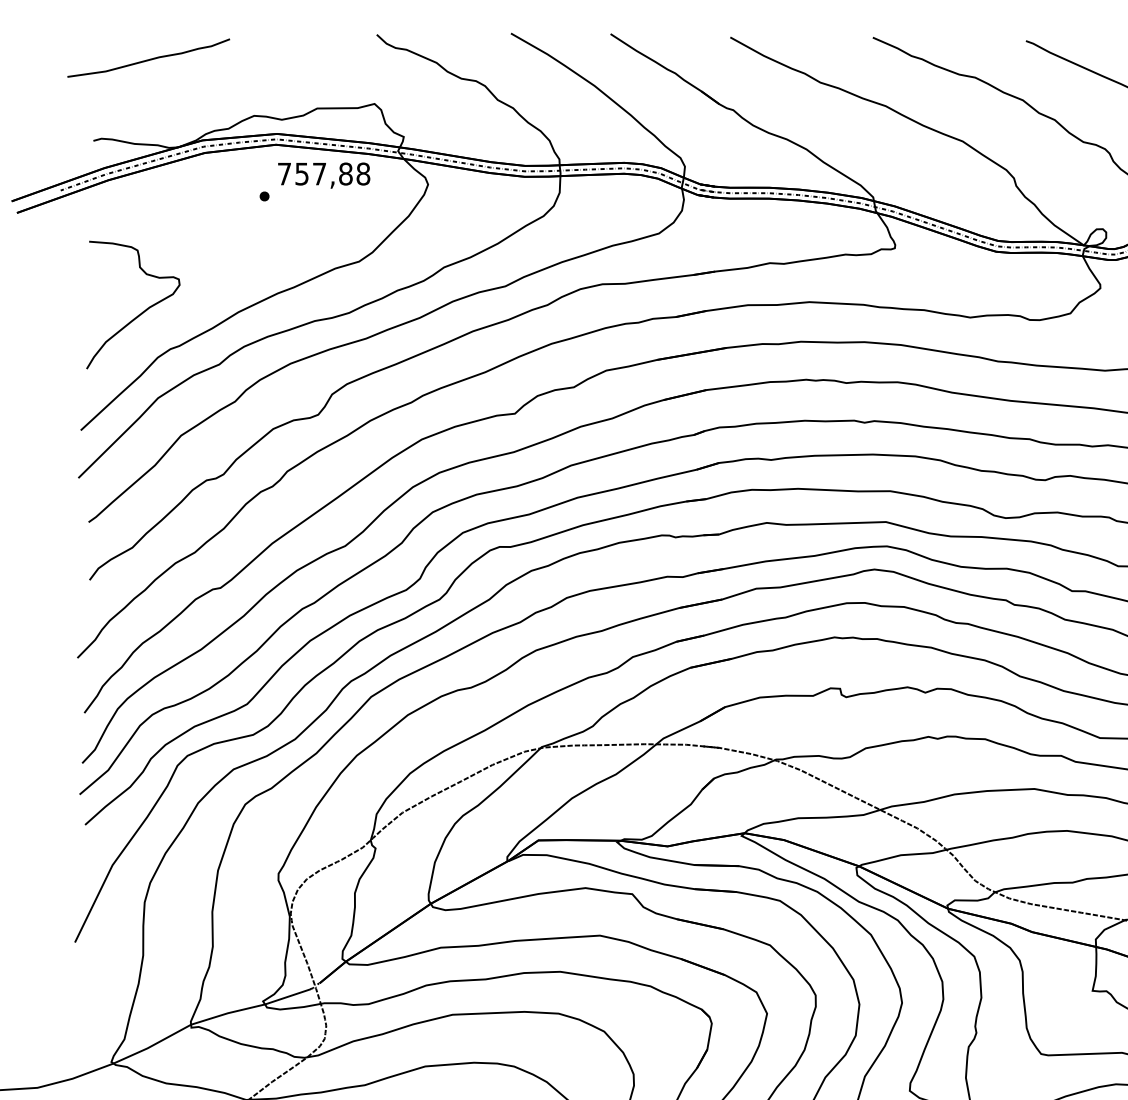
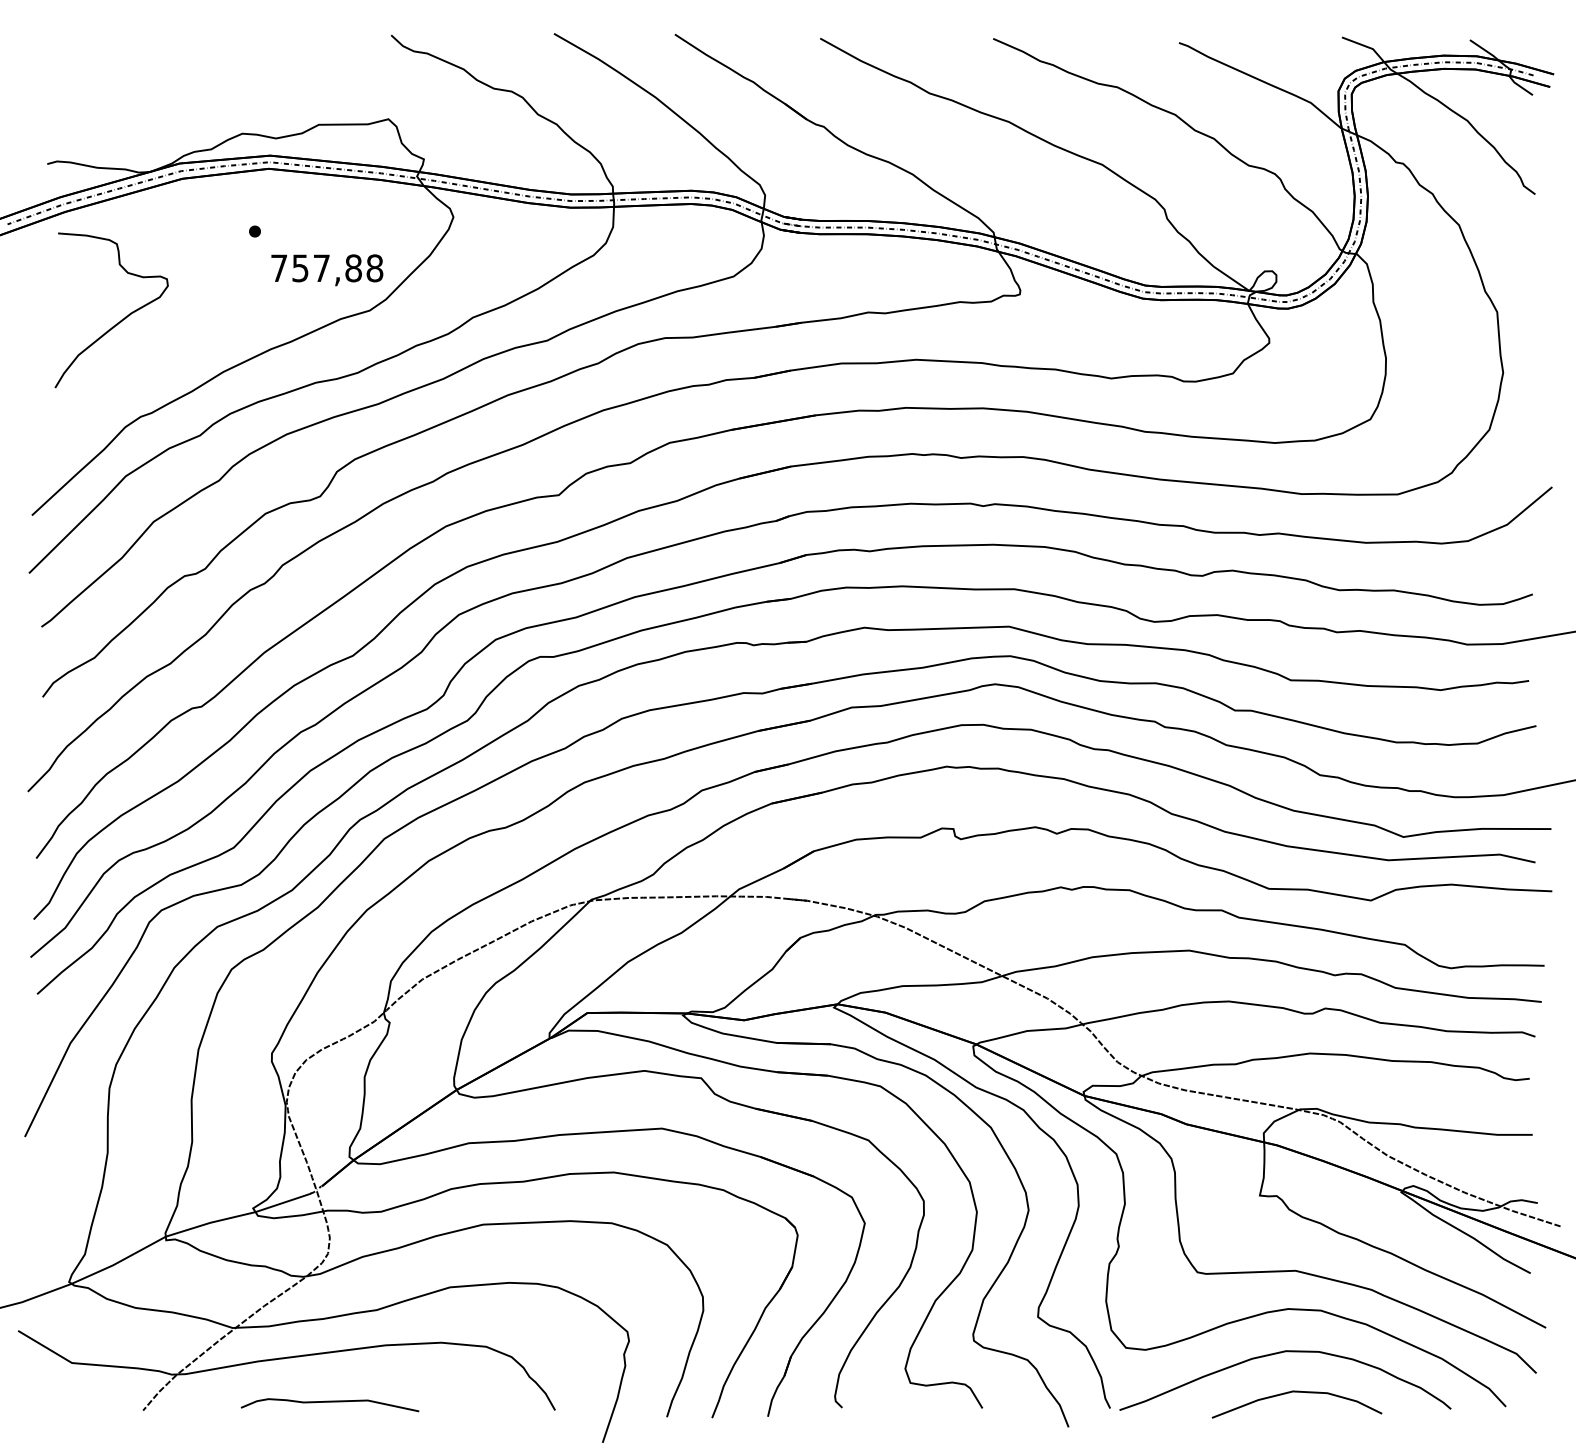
curve: (149, 58) -> (115, 64), removed
text: (324, 175) -> (327, 270), moved
curve: (138, 315) -> (117, 322), moved

